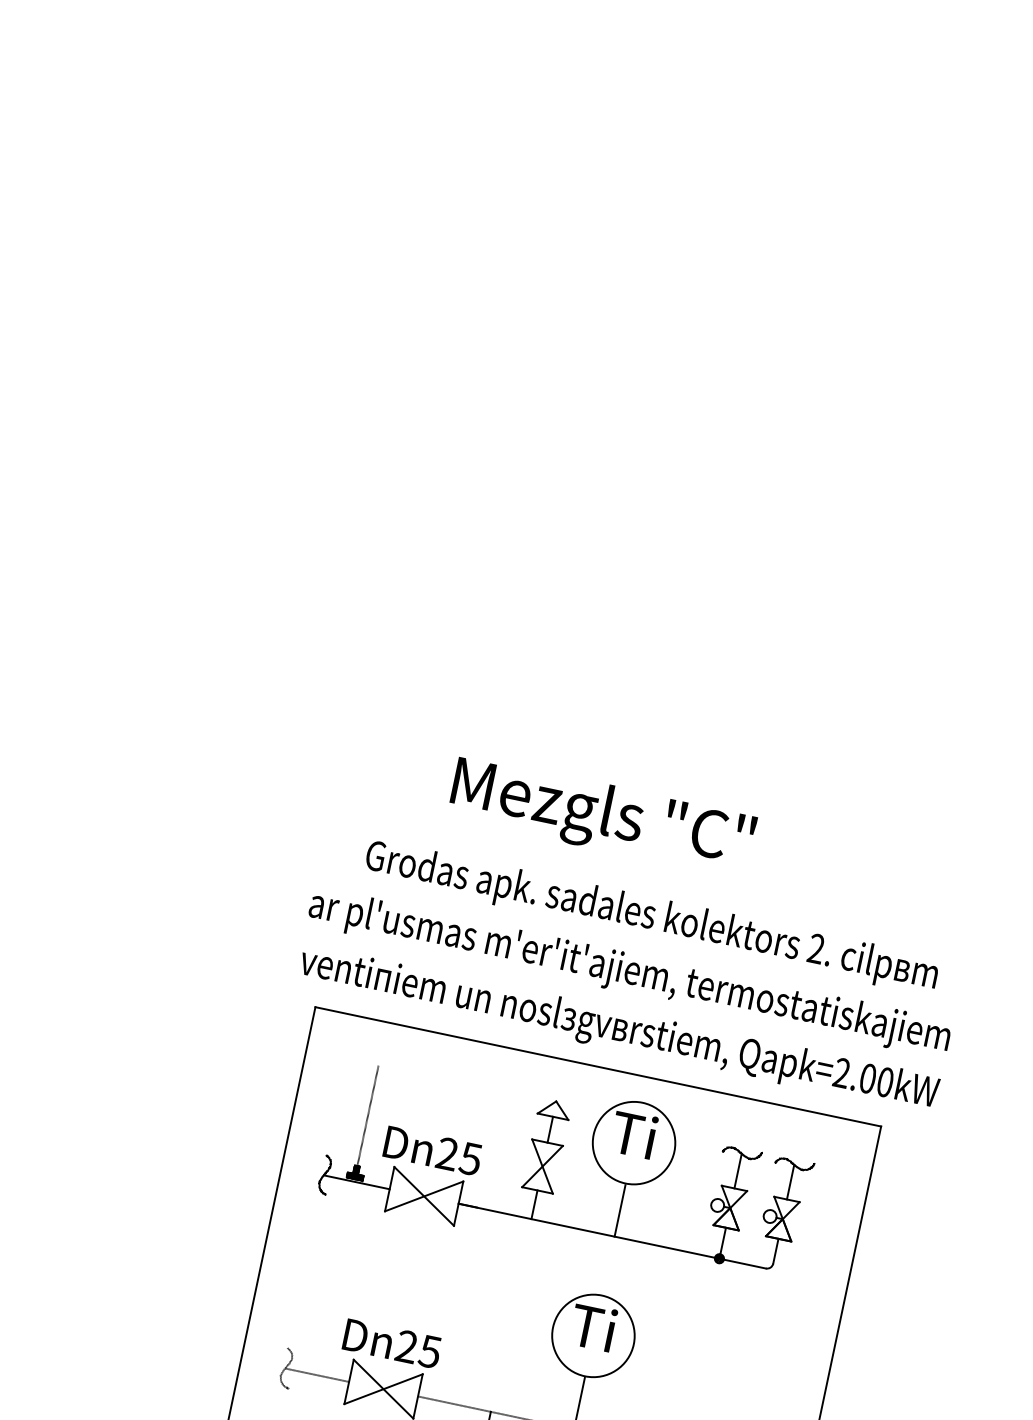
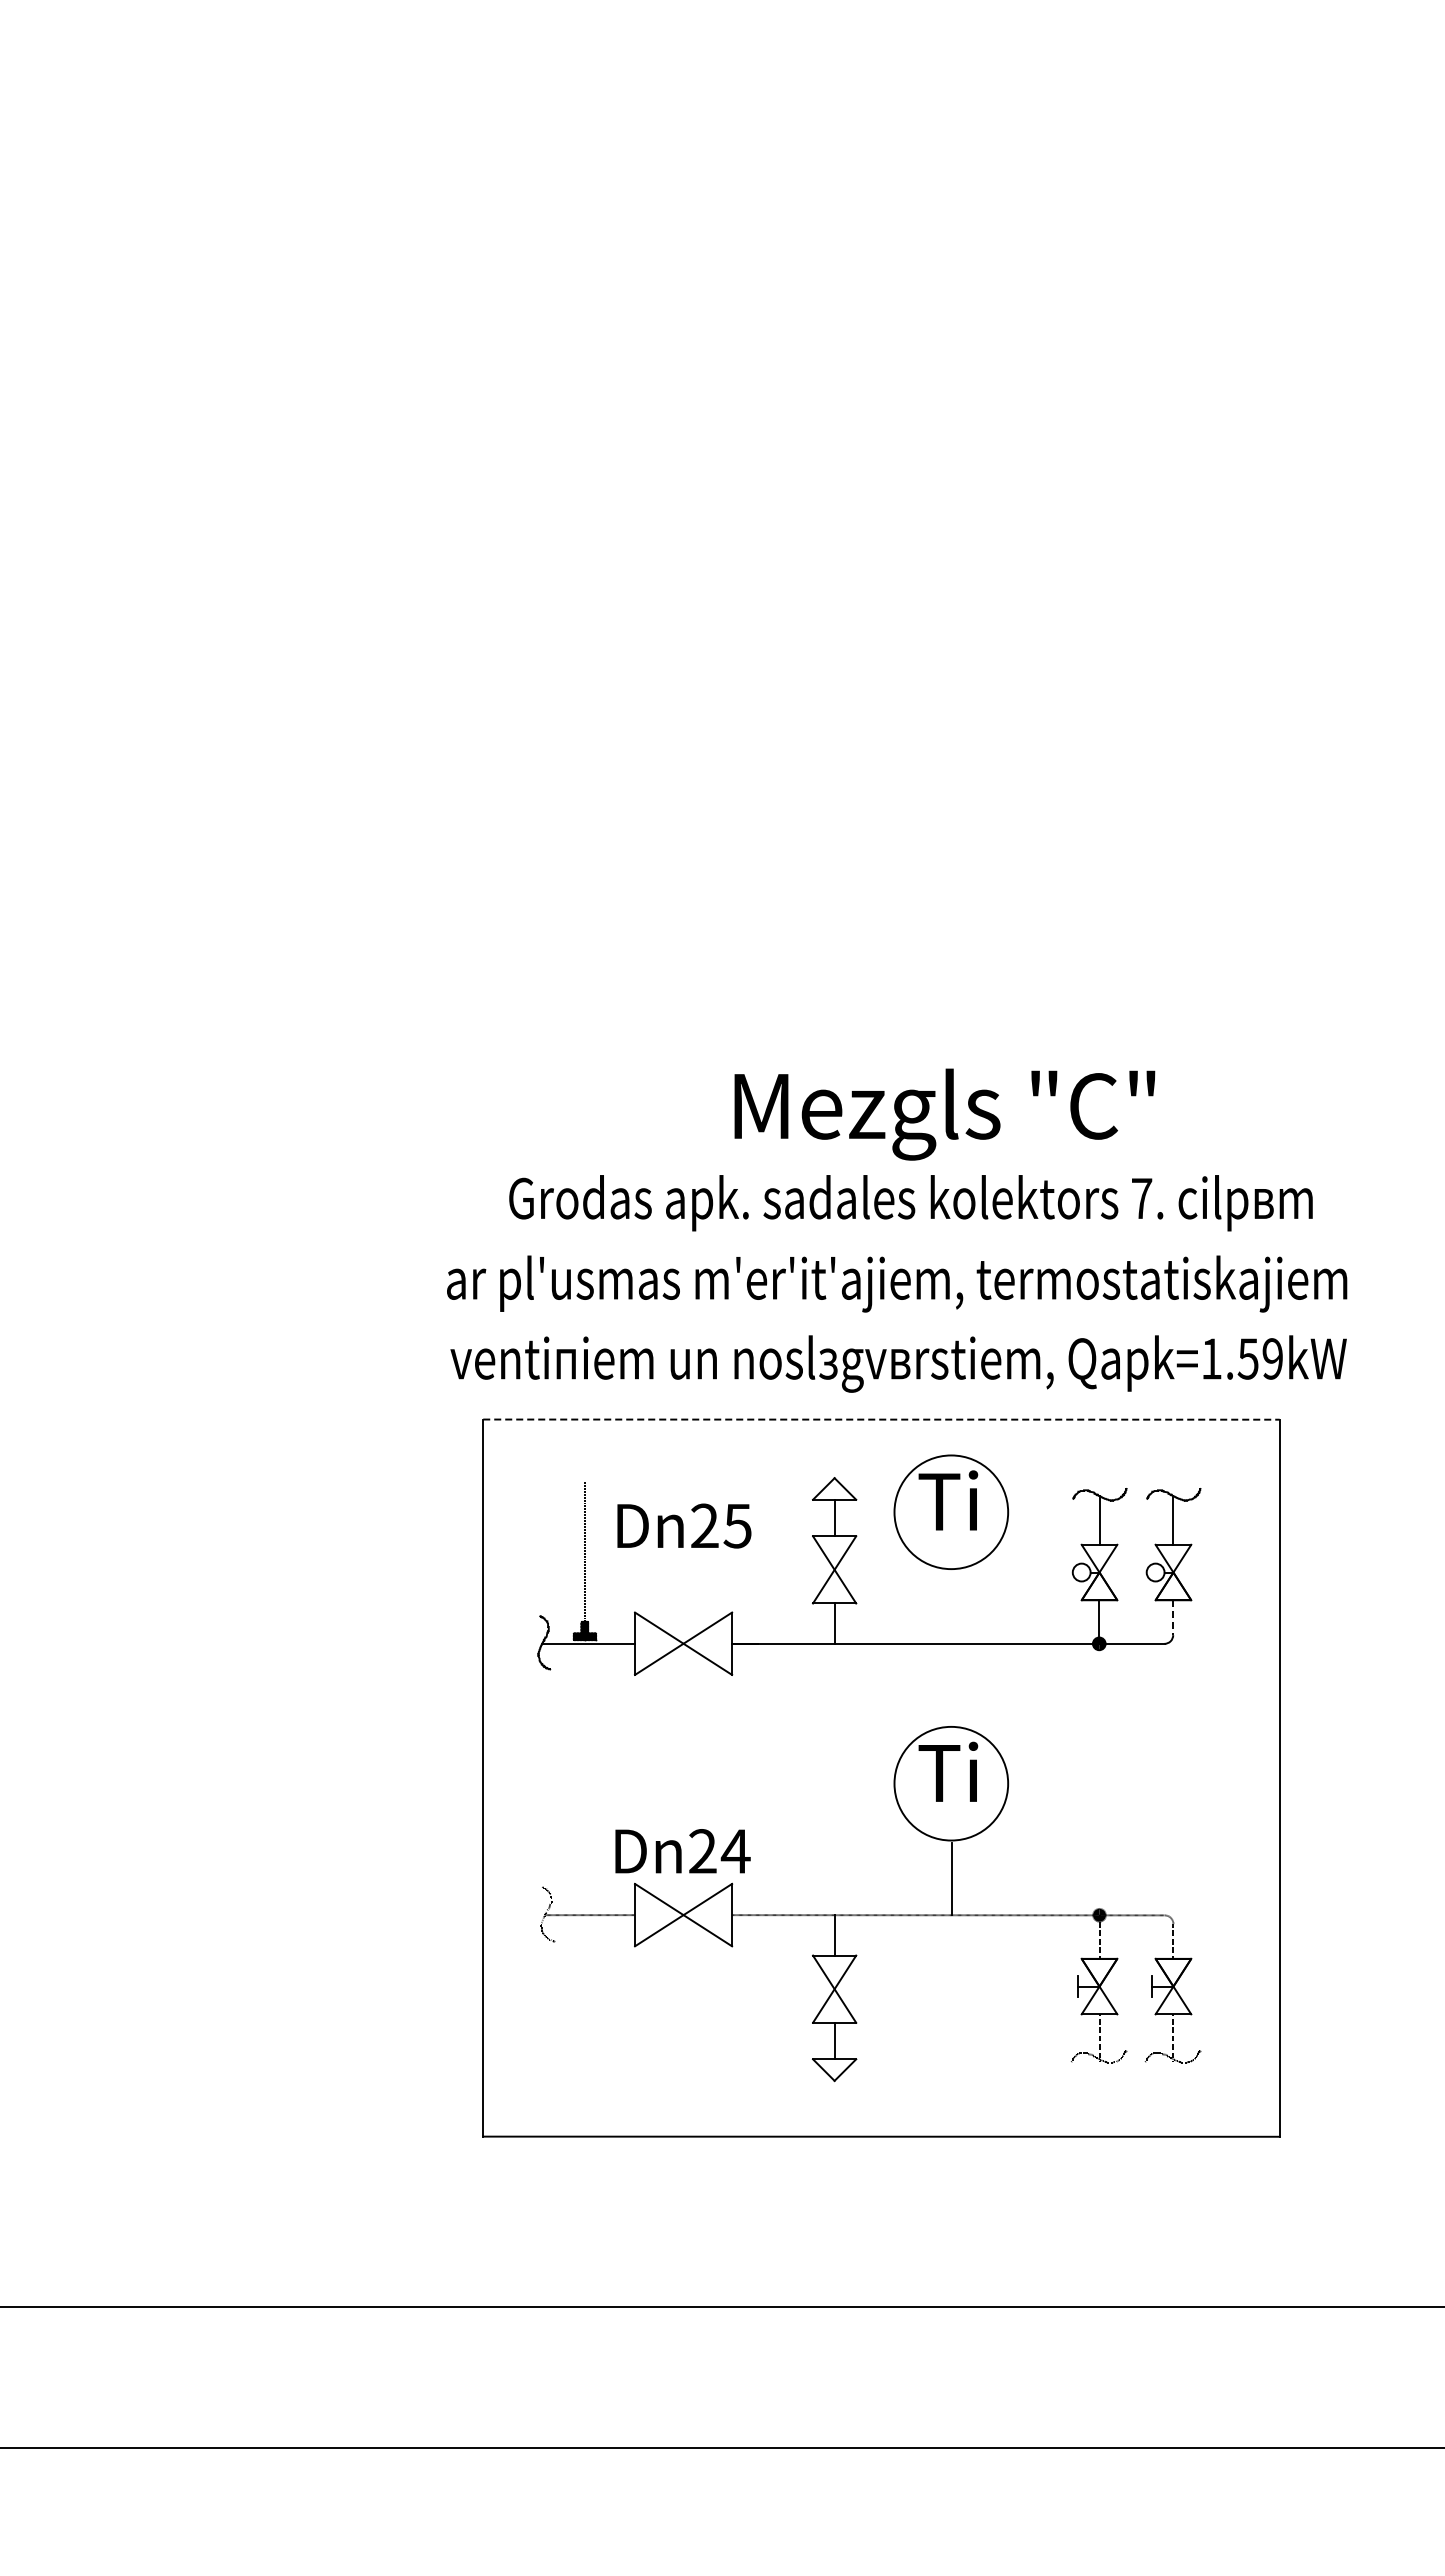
text: (602, 816) -> (944, 1114), moved
text: (816, 948) -> (1141, 1197), 2. -> 7.
line: (598, 1066) -> (881, 1419), solid -> dashed
text: (863, 1077) -> (1241, 1358), Qapk=2.00kW -> Qapk=1.59kW
text: (433, 1150) -> (684, 1525), moved
line: (619, 1210) -> (951, 1607), removed
line: (775, 1251) -> (1173, 1618), solid -> dashed
text: (429, 1351) -> (735, 1851), Dn25 -> Dn24

